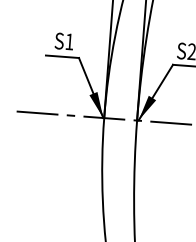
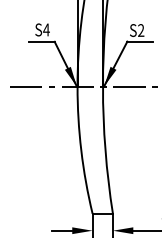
text: (69, 41) -> (46, 29), S1 -> S4

